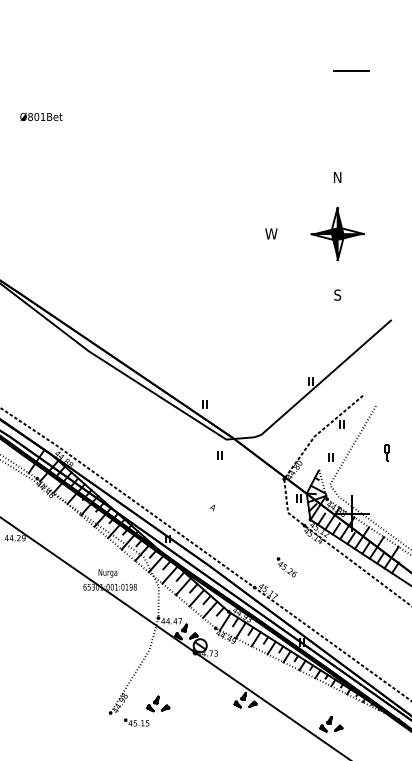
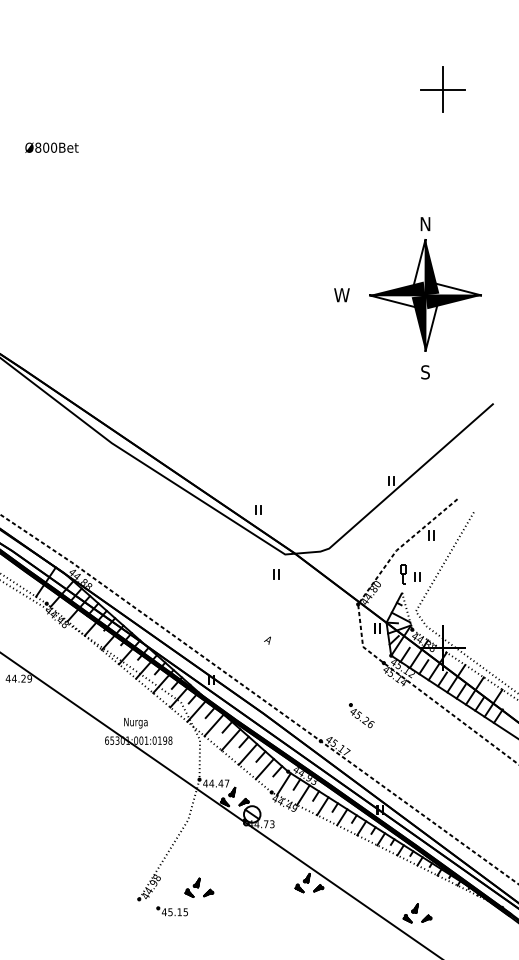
line: (351, 70) -> (443, 89), added
text: (43, 116) -> (54, 147), Ø801Bet -> Ø800Bet
part: (337, 234) -> (425, 295), size x1.67
part: (386, 453) -> (403, 574), moved

